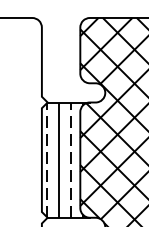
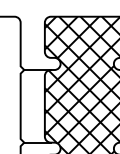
hatch: (63, 160) -> (34, 106), removed

